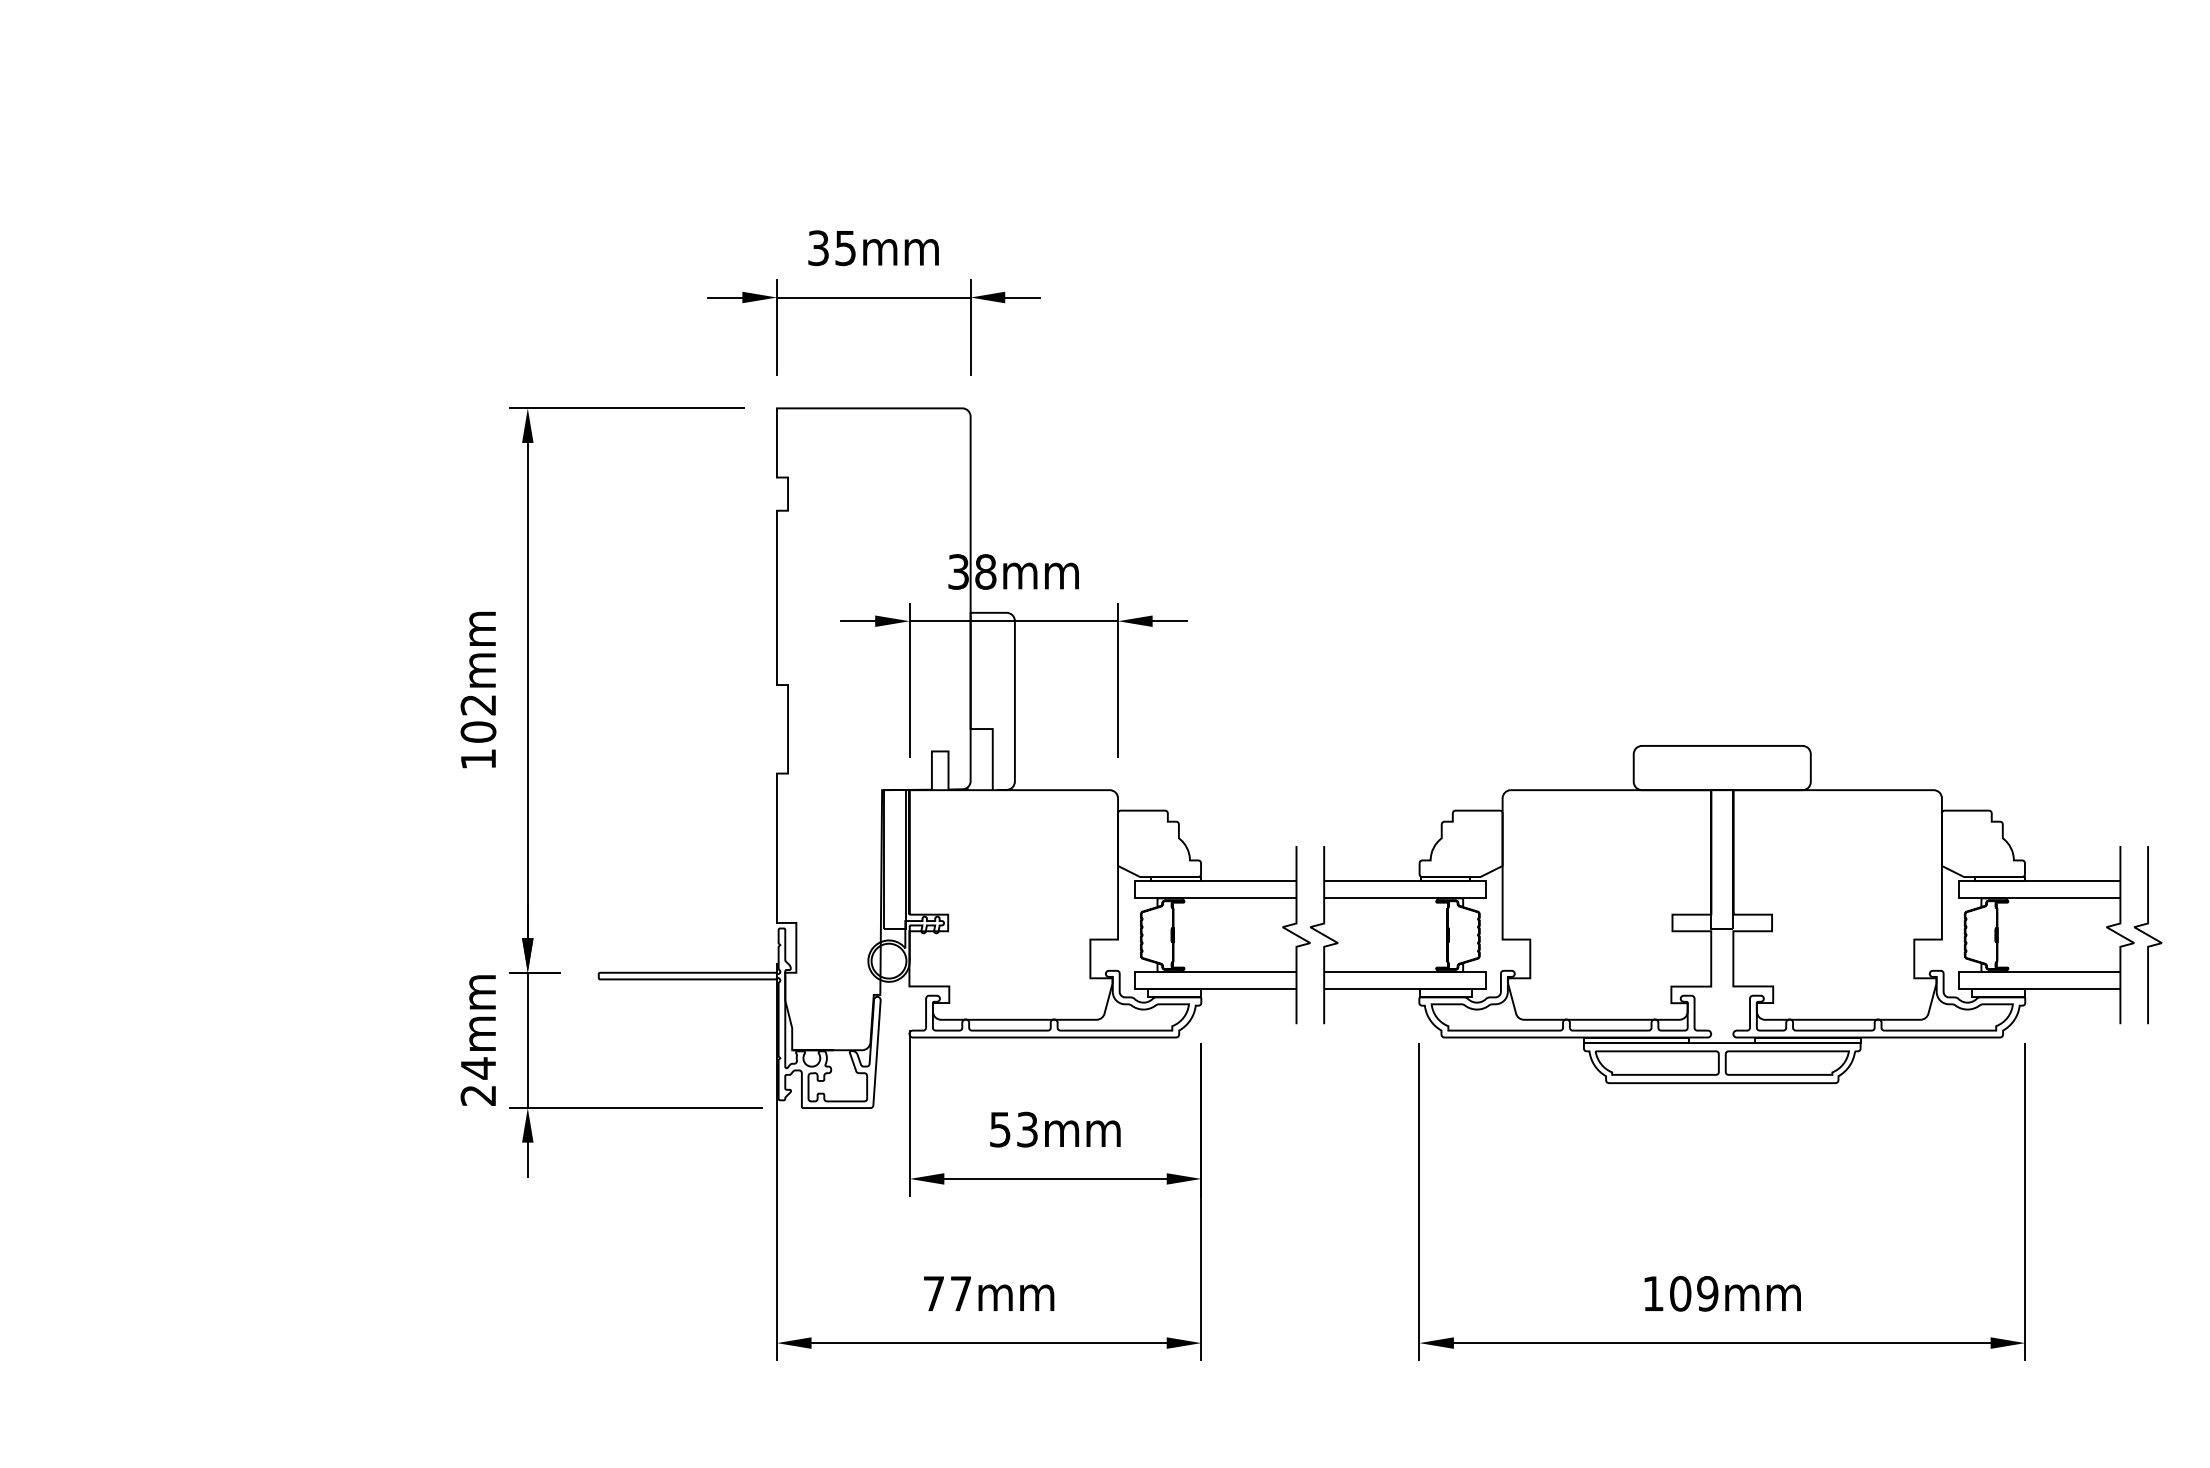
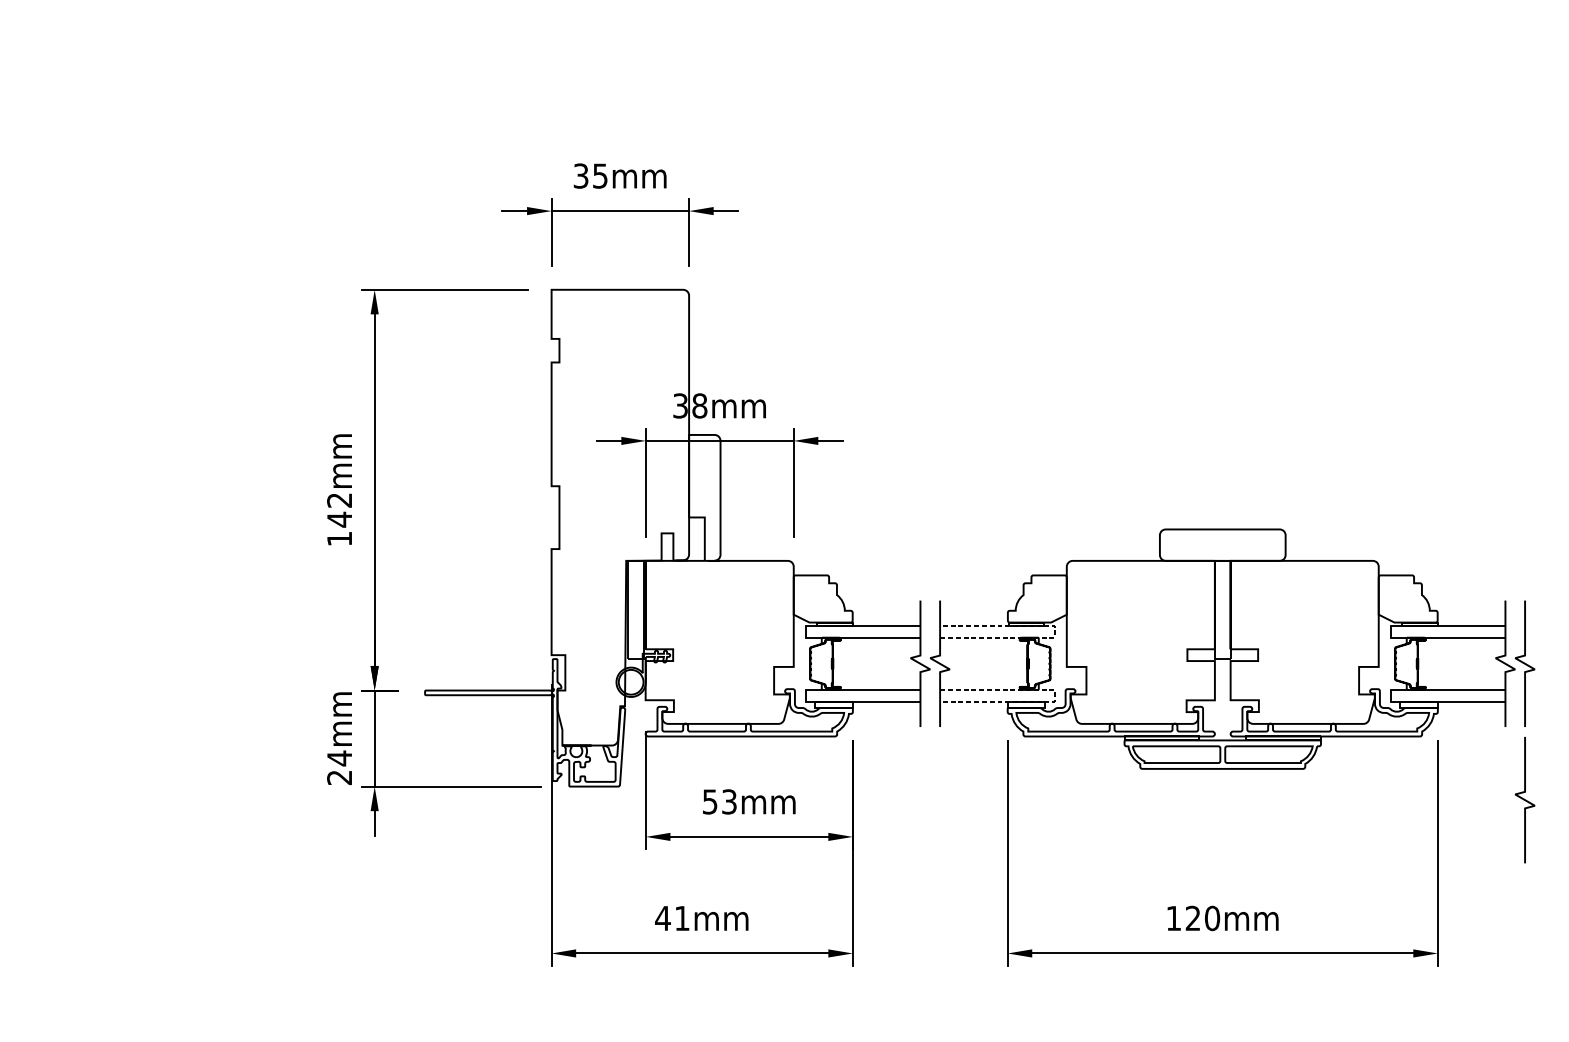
text: (478, 732) -> (339, 519), 102mm -> 142mm
line: (1486, 889) -> (1055, 631), solid -> dashed
line: (1486, 980) -> (1055, 696), solid -> dashed
curve: (2147, 1127) -> (1524, 800), added
text: (946, 1293) -> (671, 918), 77mm -> 41mm
text: (1694, 1293) -> (1203, 918), 109mm -> 120mm

